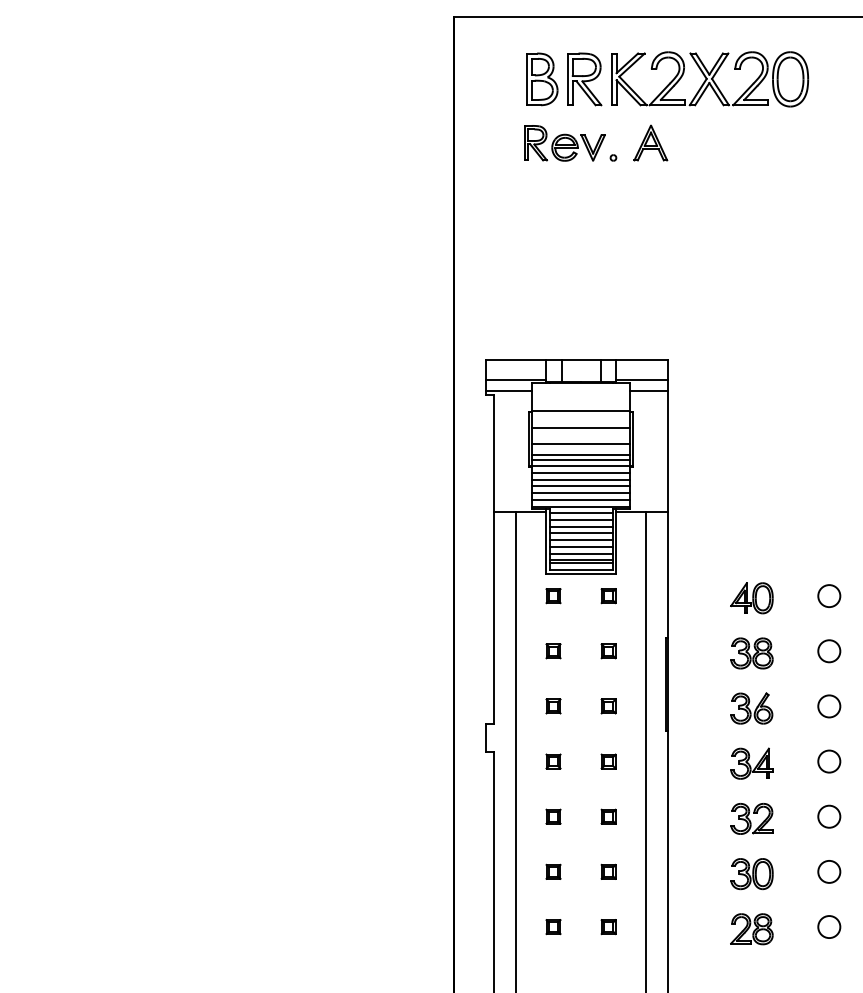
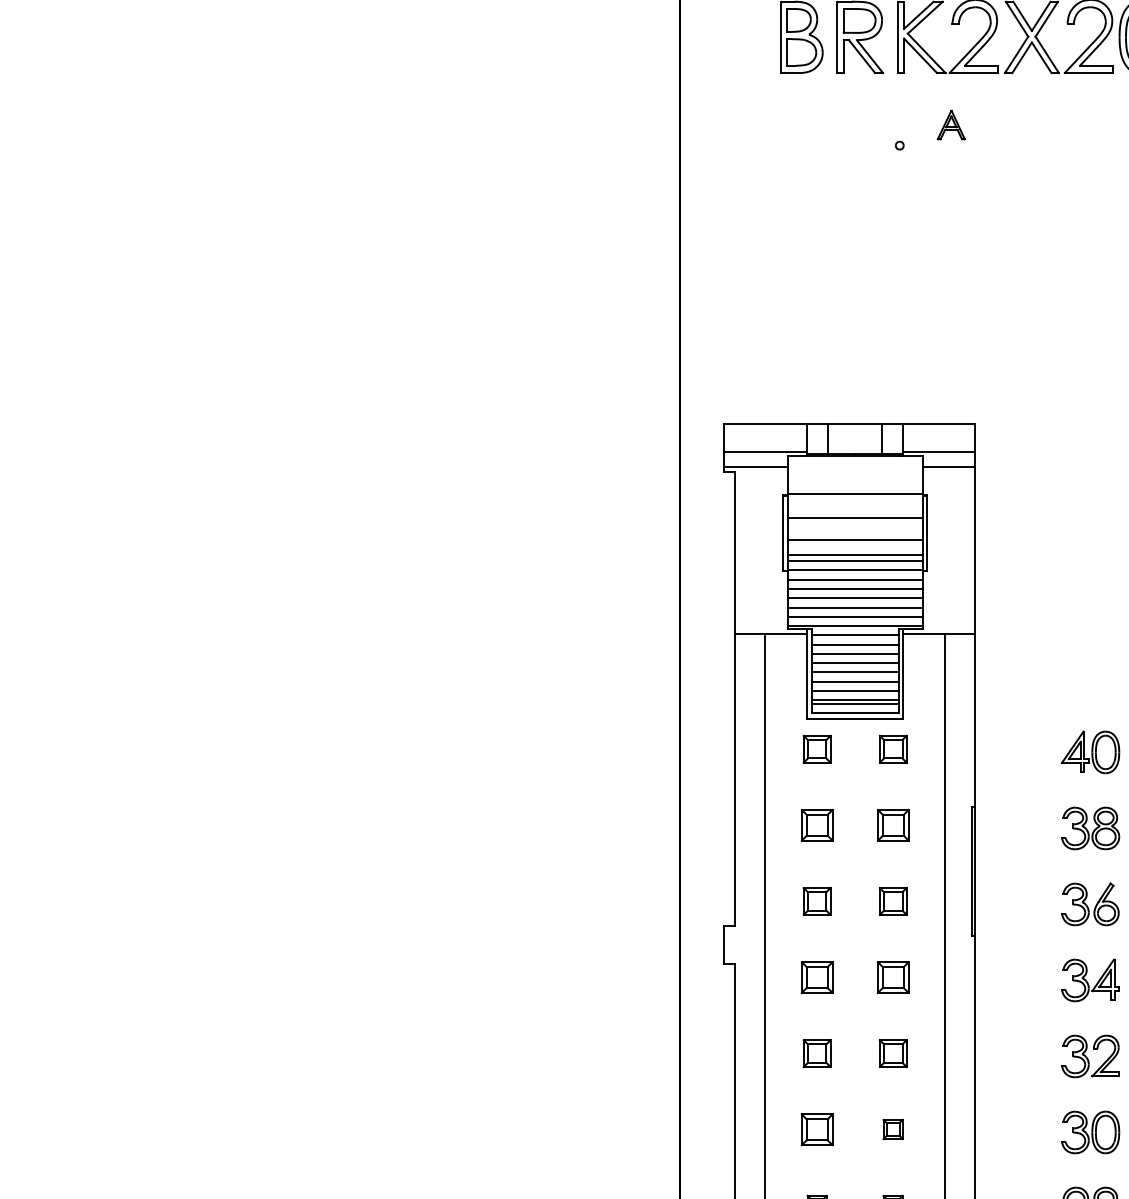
part: (650, 142) -> (950, 124), size x0.6
part: (564, 143) -> (832, 125), removed
part: (553, 596) -> (817, 749), size x1.4
part: (608, 596) -> (892, 749), size x1.4
part: (553, 651) -> (817, 825), size x1.6
part: (608, 651) -> (892, 825), size x1.6
part: (553, 706) -> (817, 901), size x1.4
part: (608, 706) -> (892, 901), size x1.4
part: (553, 761) -> (817, 977), size x1.6
part: (608, 761) -> (892, 977), size x1.6
part: (553, 816) -> (817, 1053), size x1.4
part: (608, 816) -> (892, 1053), size x1.4
part: (553, 871) -> (817, 1128), size x1.6

